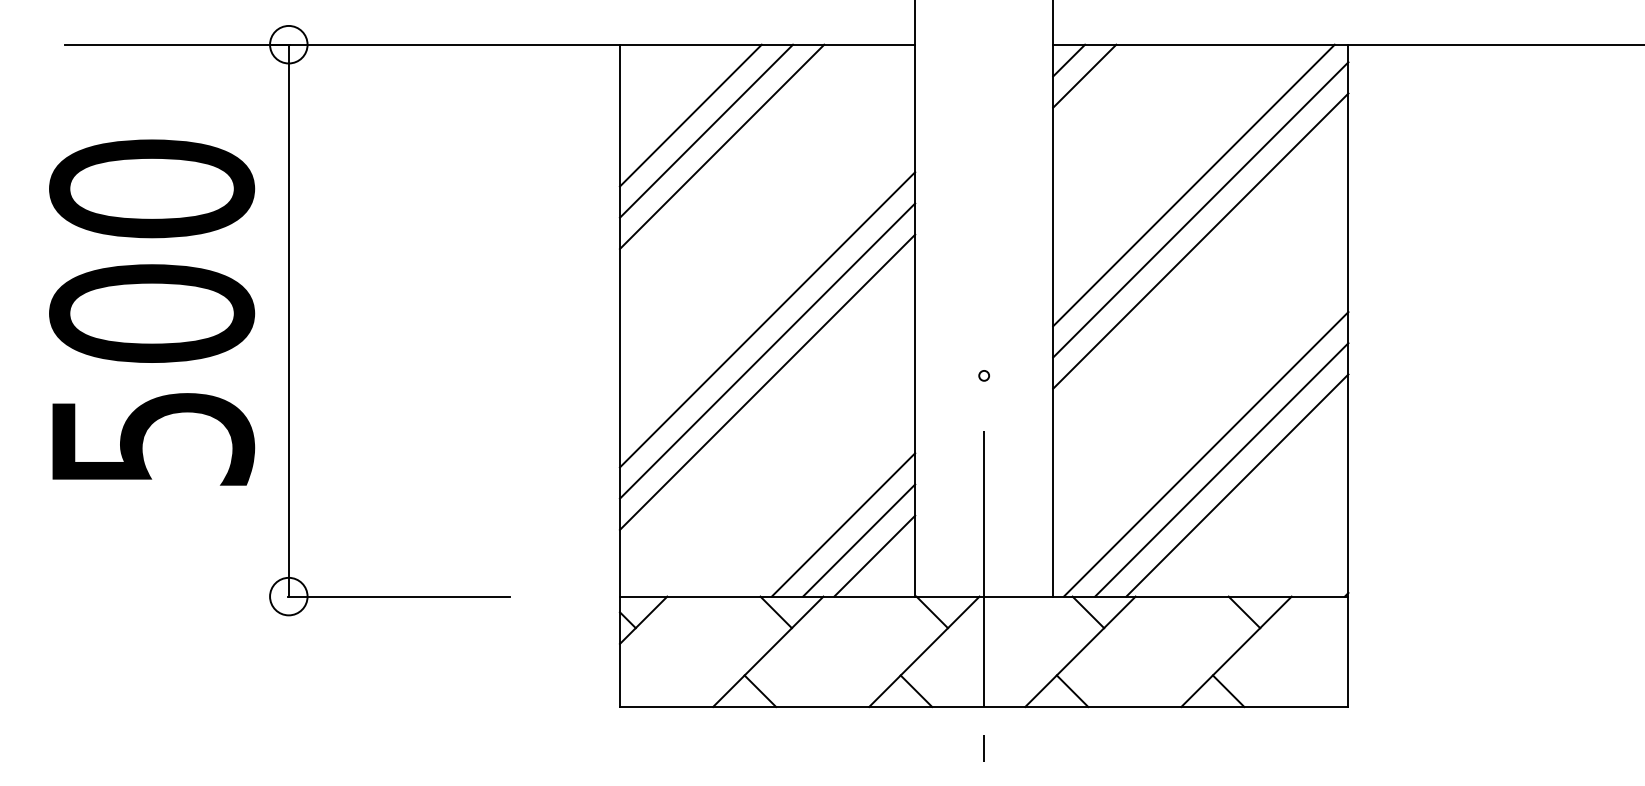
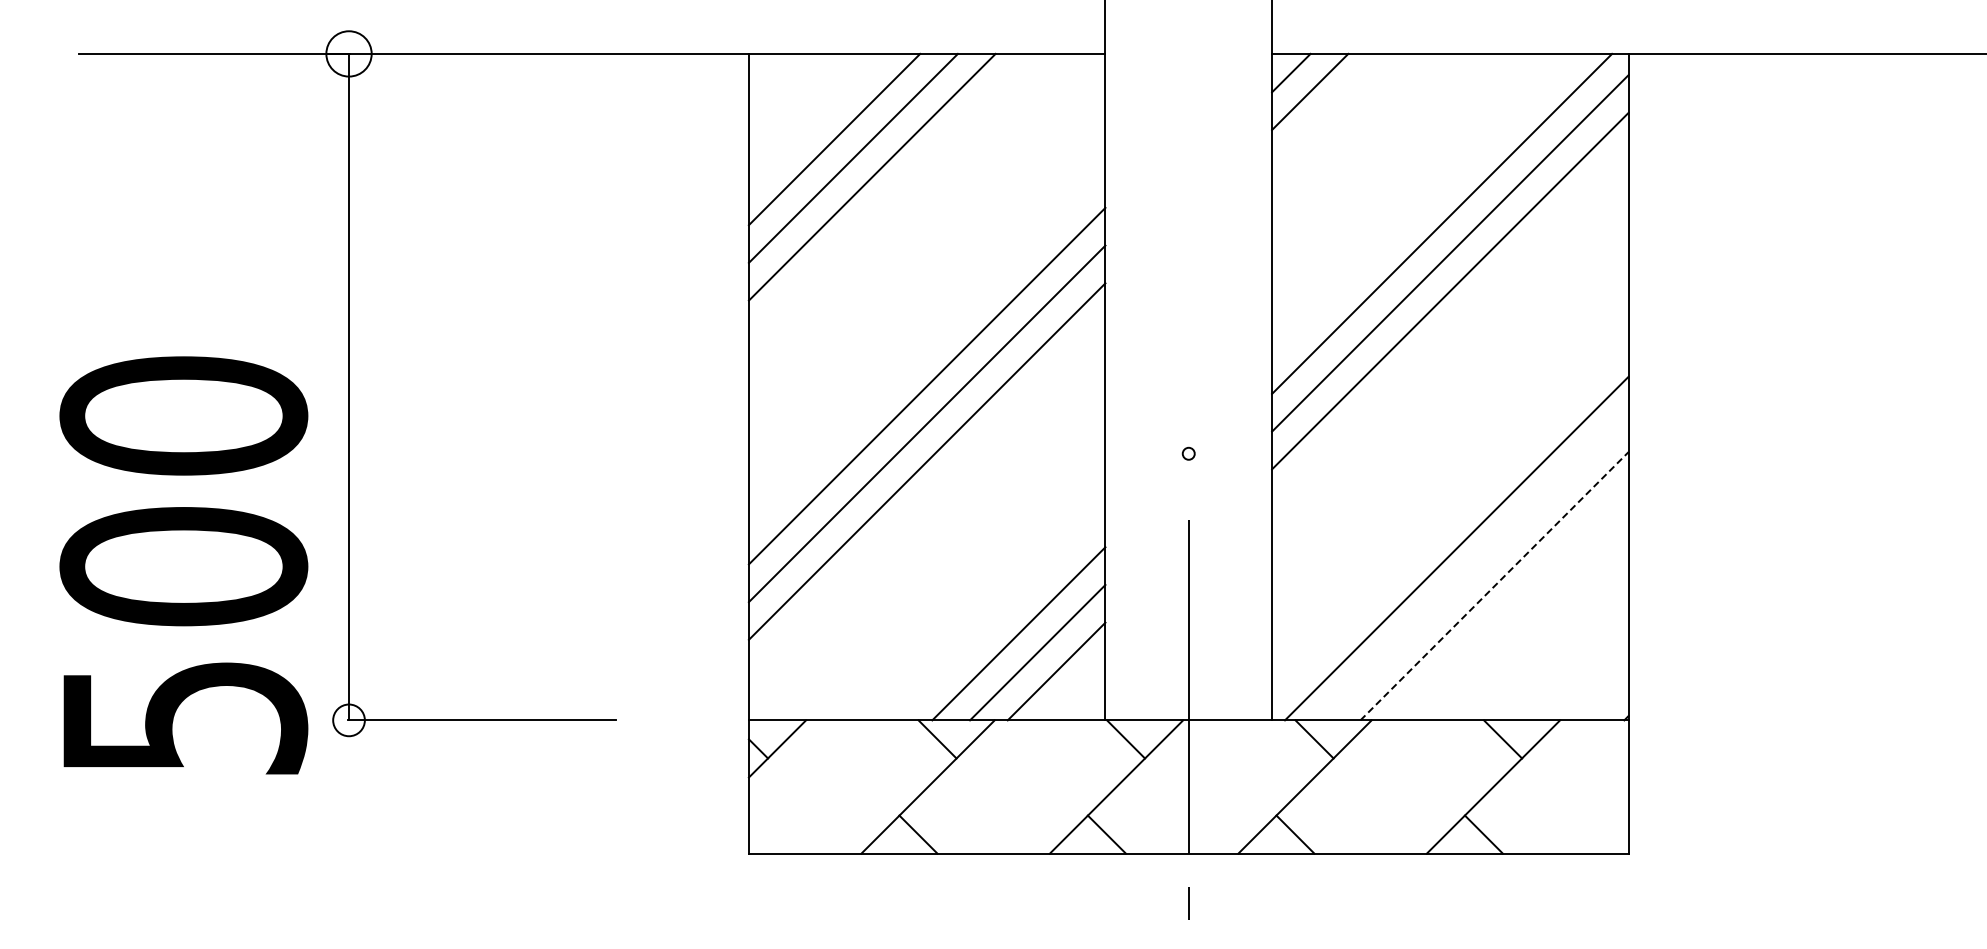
text: (151, 312) -> (183, 565), moved
line: (1221, 470) -> (1475, 567), removed
line: (1237, 485) -> (1494, 586), solid -> dashed
circle: (288, 596) -> (348, 720), size x0.7

